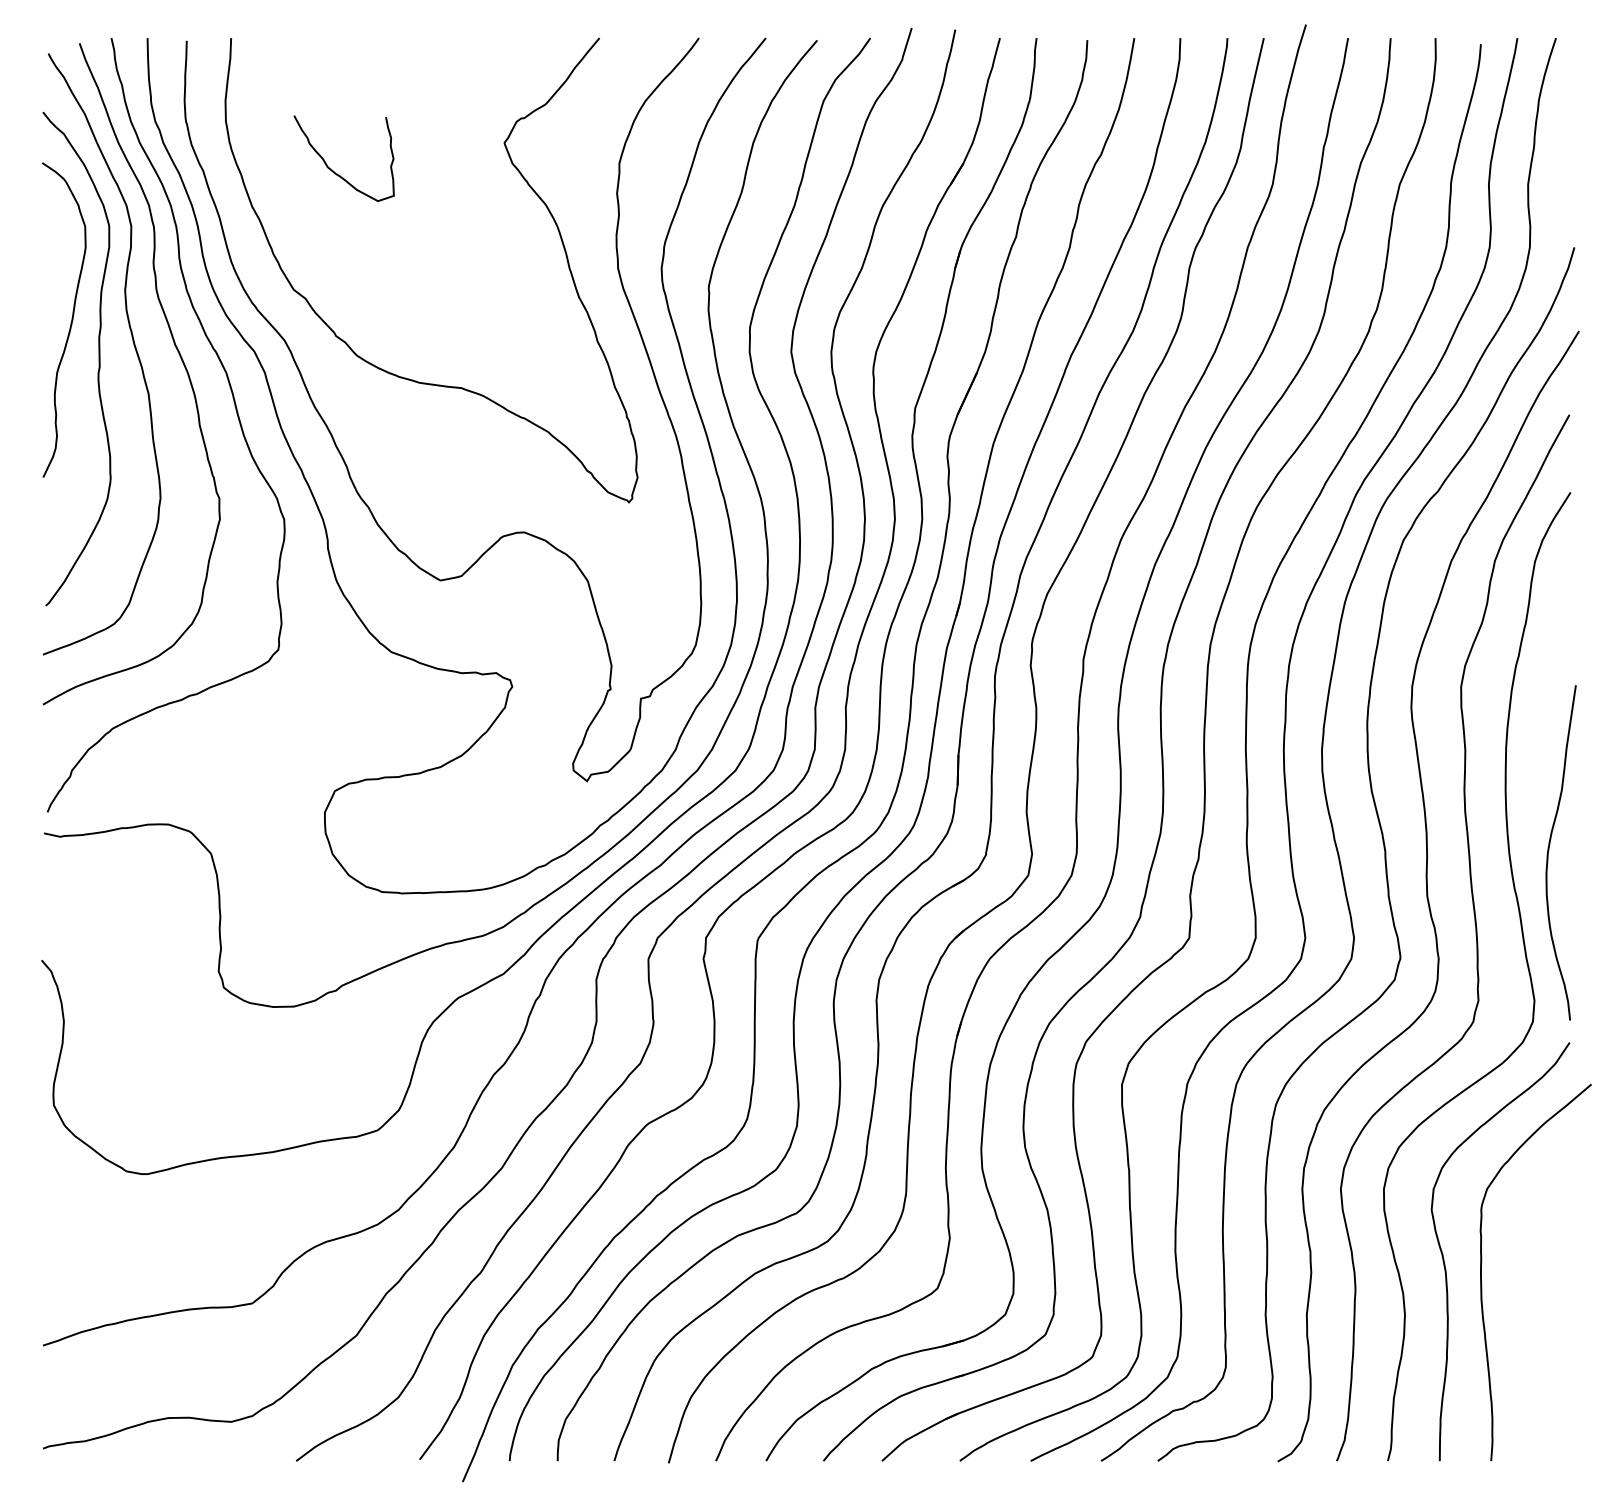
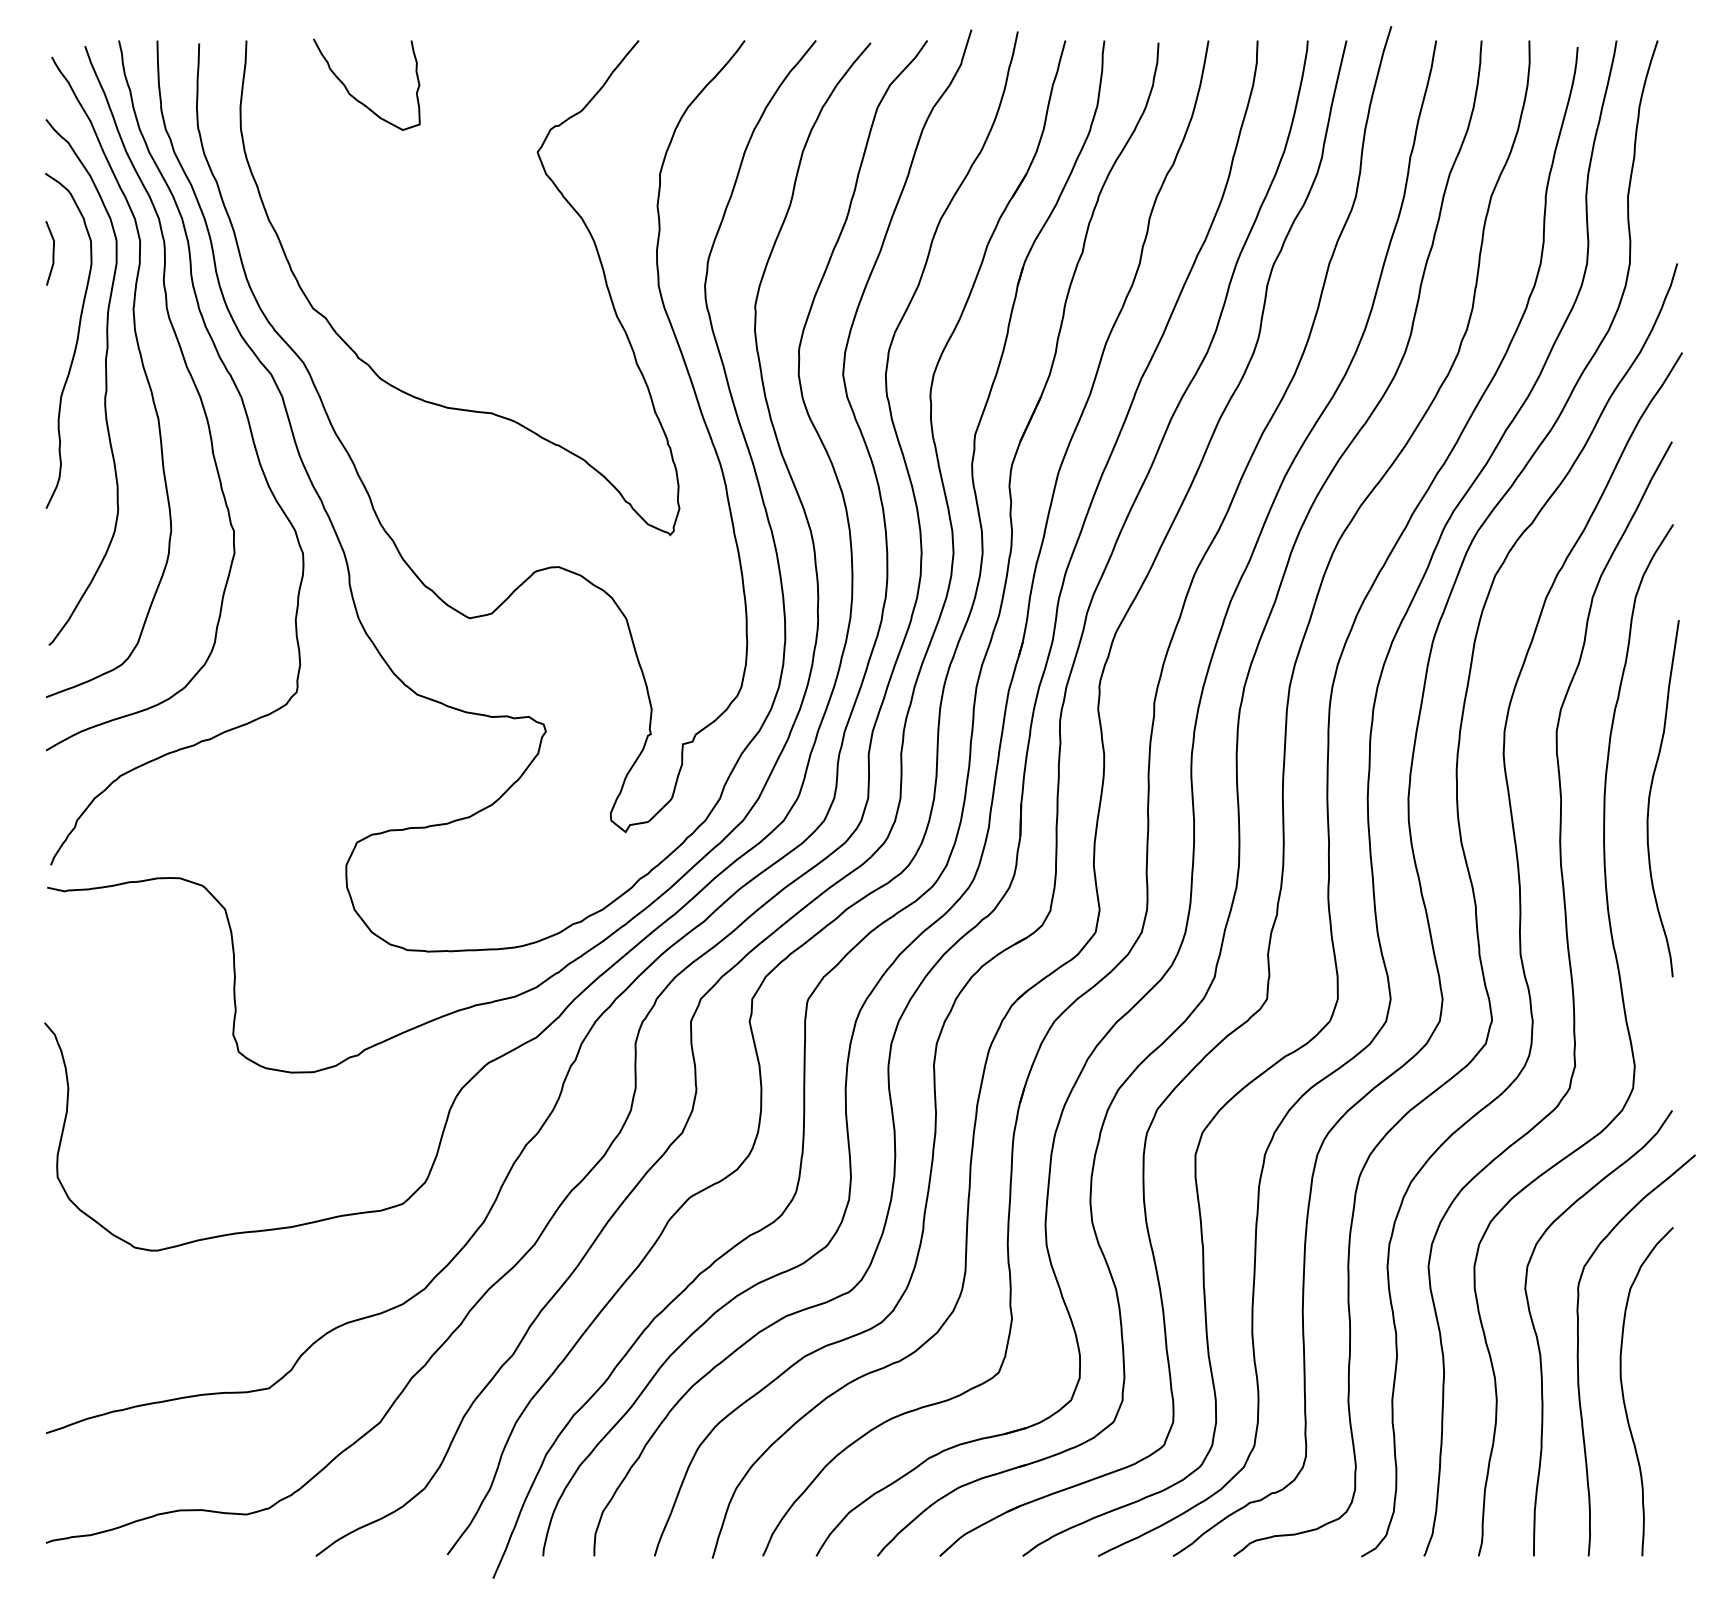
curve: (332, 169) -> (354, 96), moved
line: (49, 237) -> (52, 252), added
curve: (1549, 850) -> (1650, 796), moved
curve: (1524, 1308) -> (1624, 1393), added

